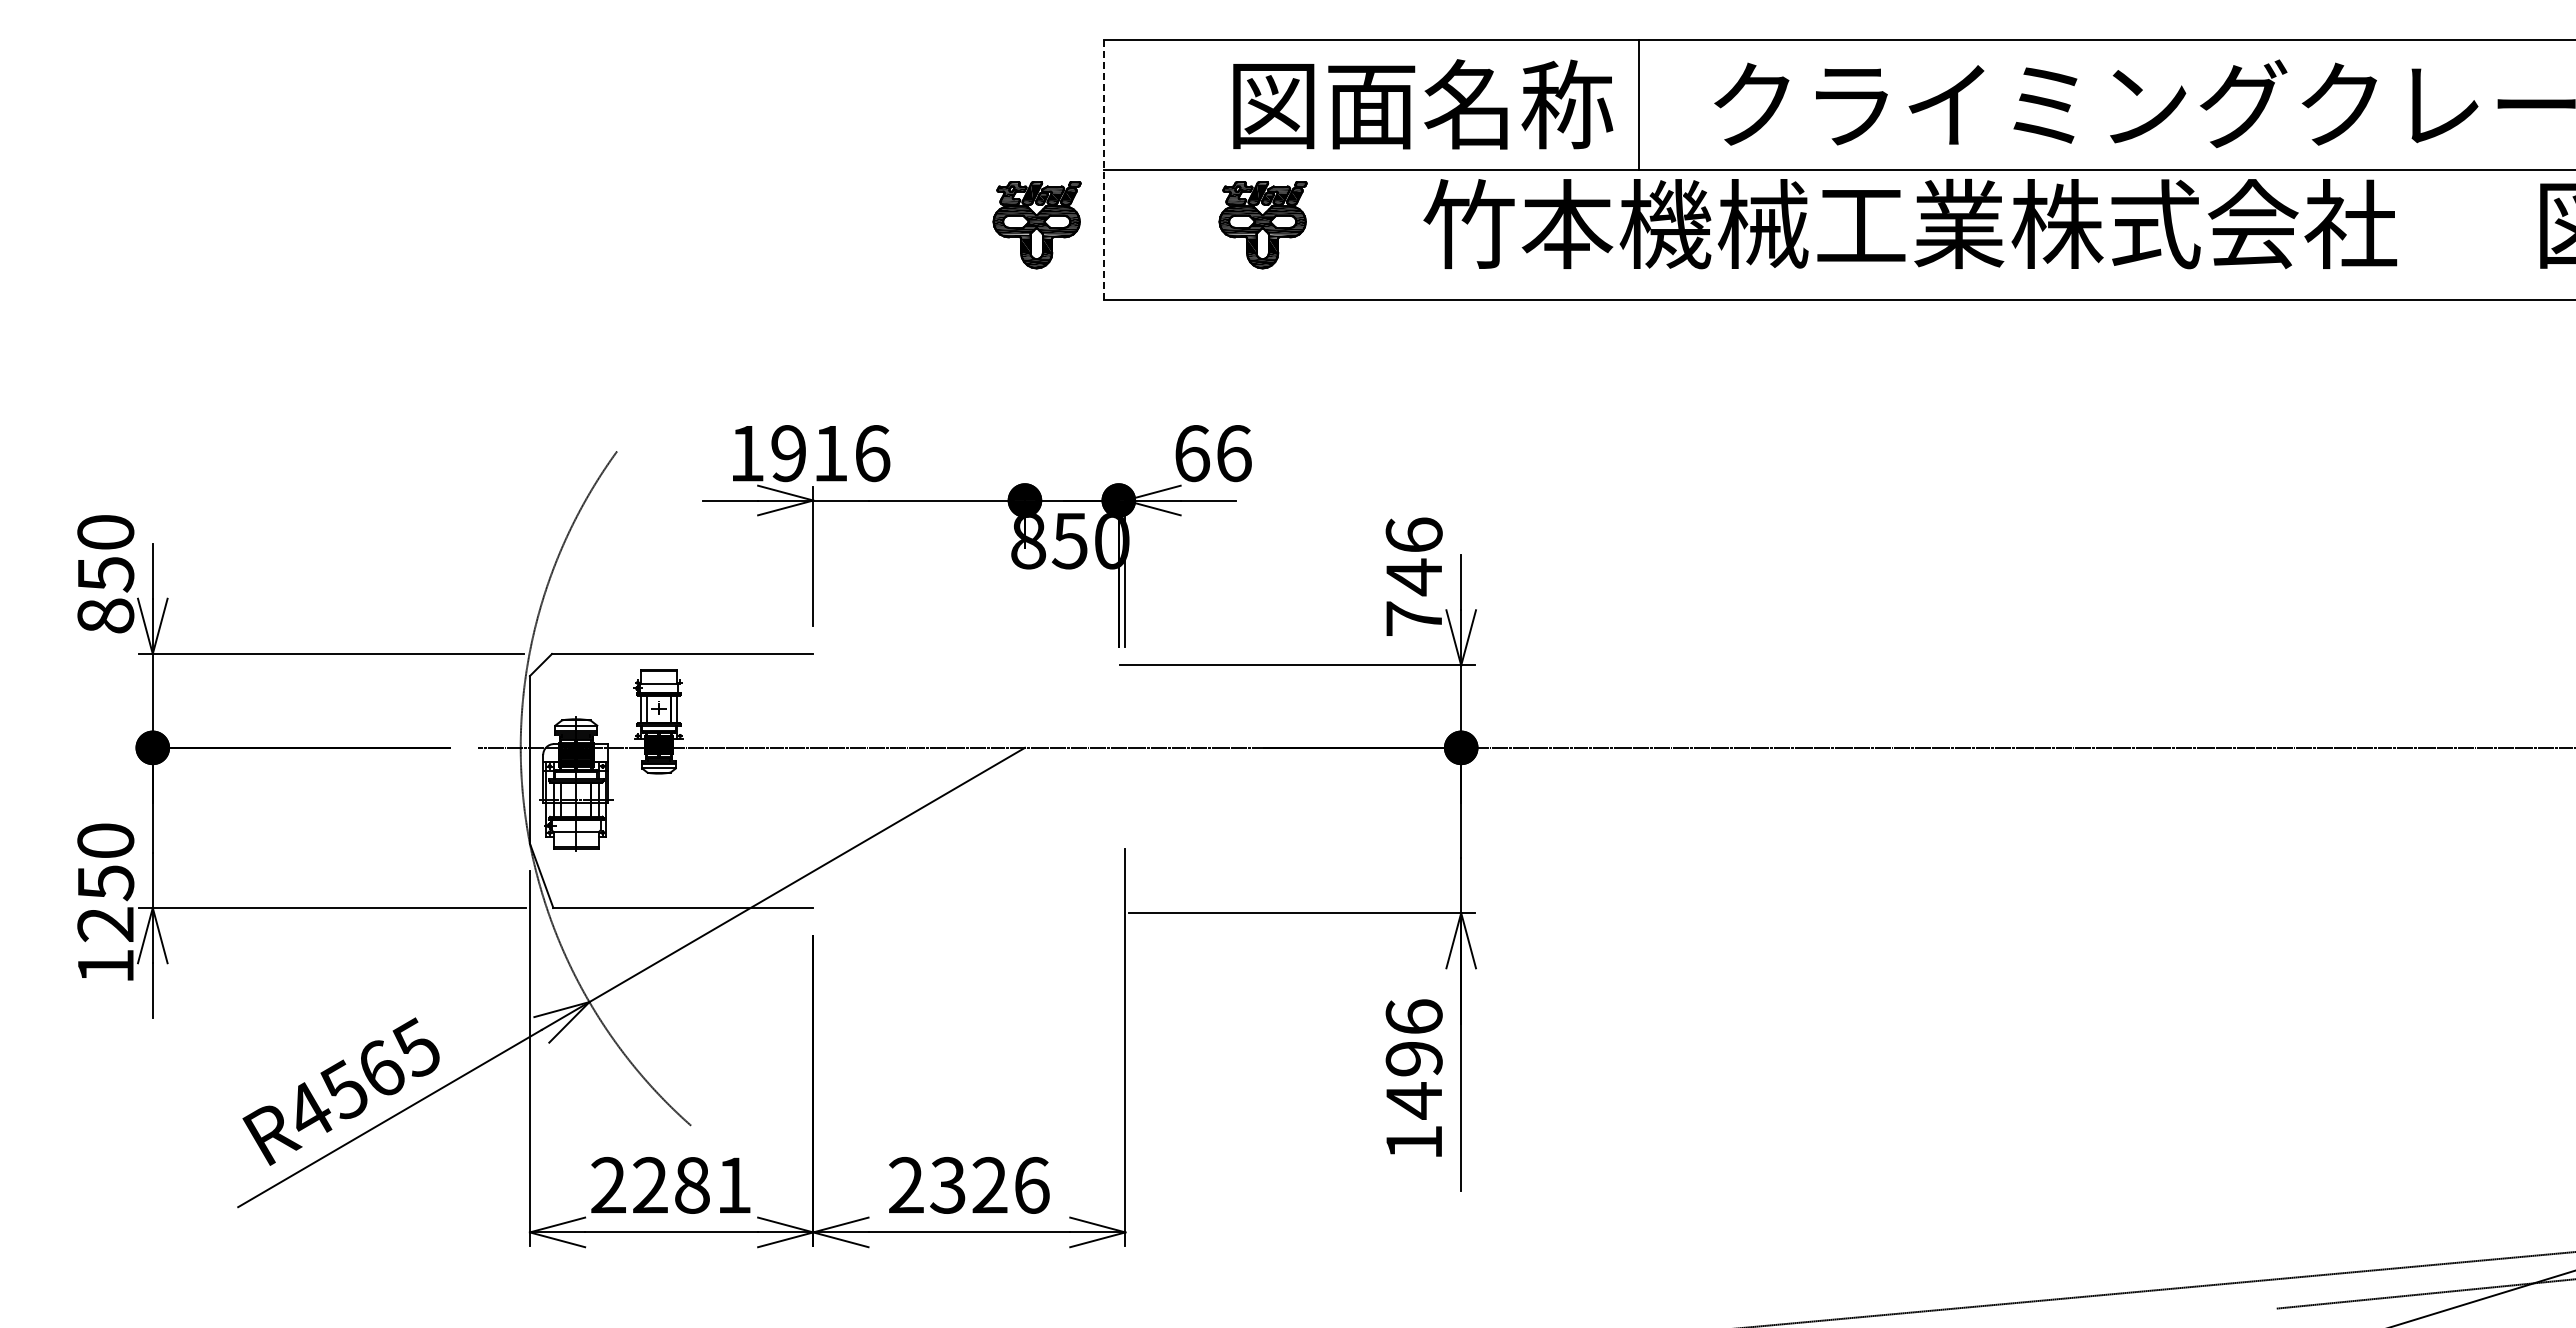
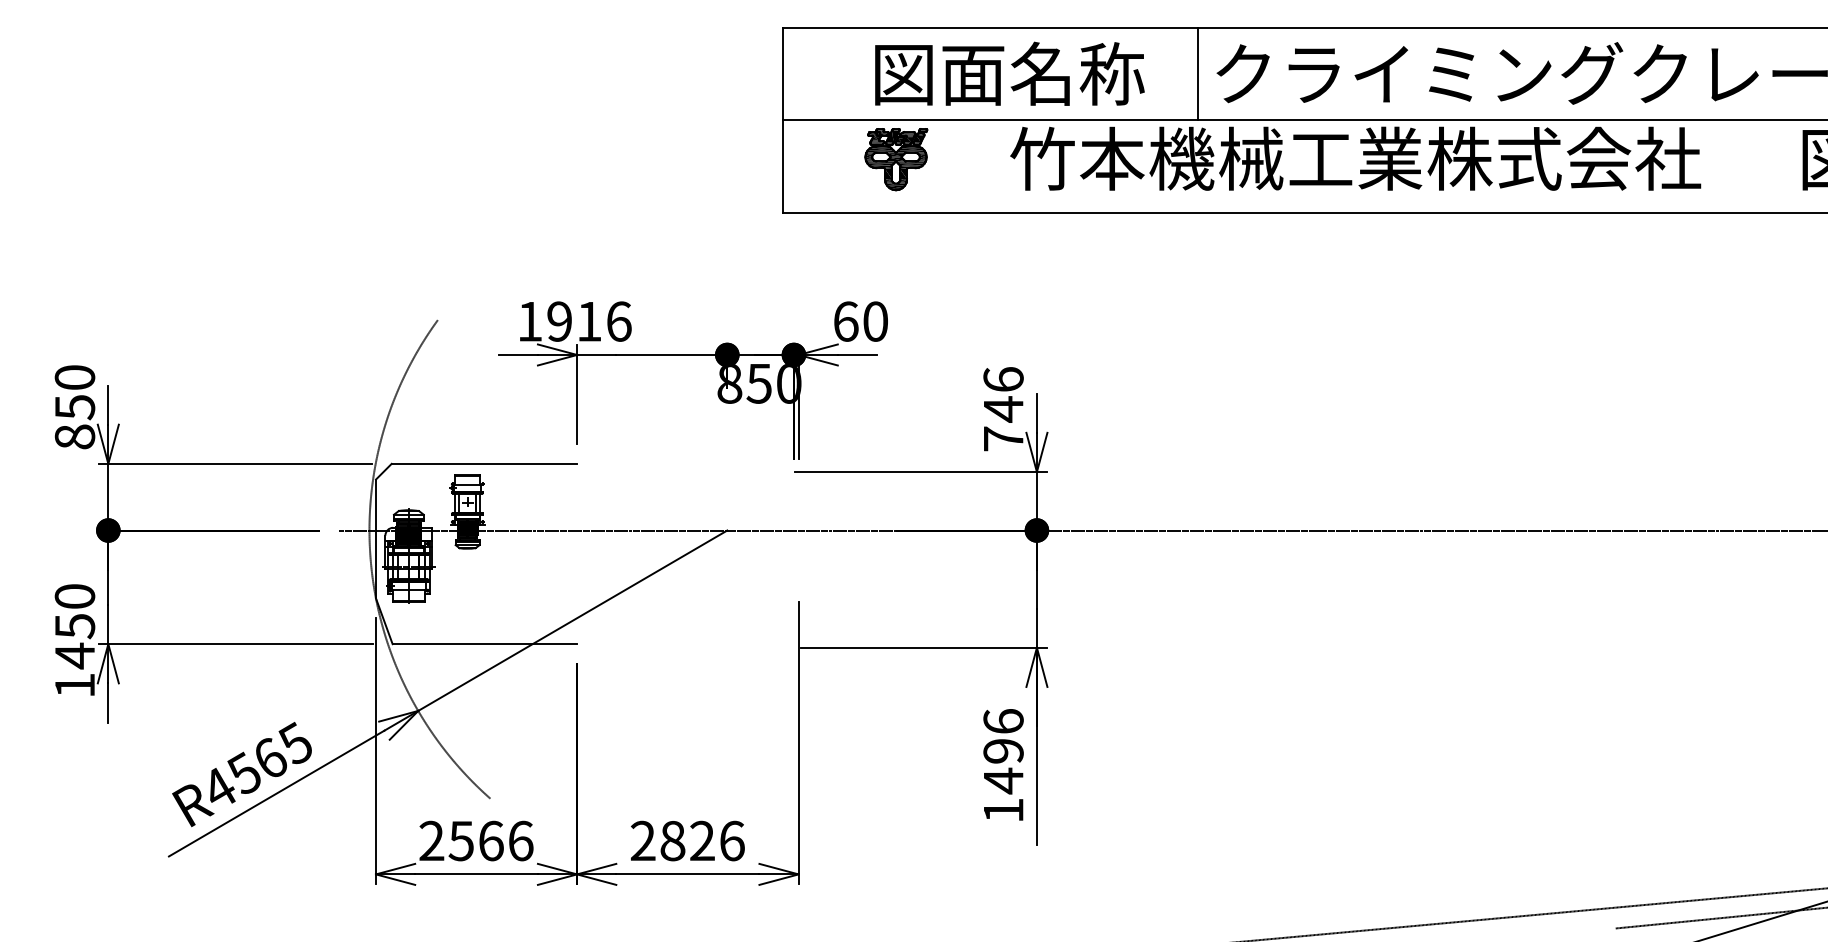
line: (1638, 104) -> (1198, 73), moved
line: (1103, 169) -> (783, 120), dashed -> solid
part: (1036, 225) -> (735, 159), removed
text: (1234, 453) -> (876, 321), 66 -> 60
text: (105, 924) -> (74, 655), 1250 -> 1450
text: (691, 1184) -> (490, 840), 2281 -> 2566
text: (947, 1184) -> (672, 840), 2326 -> 2826

